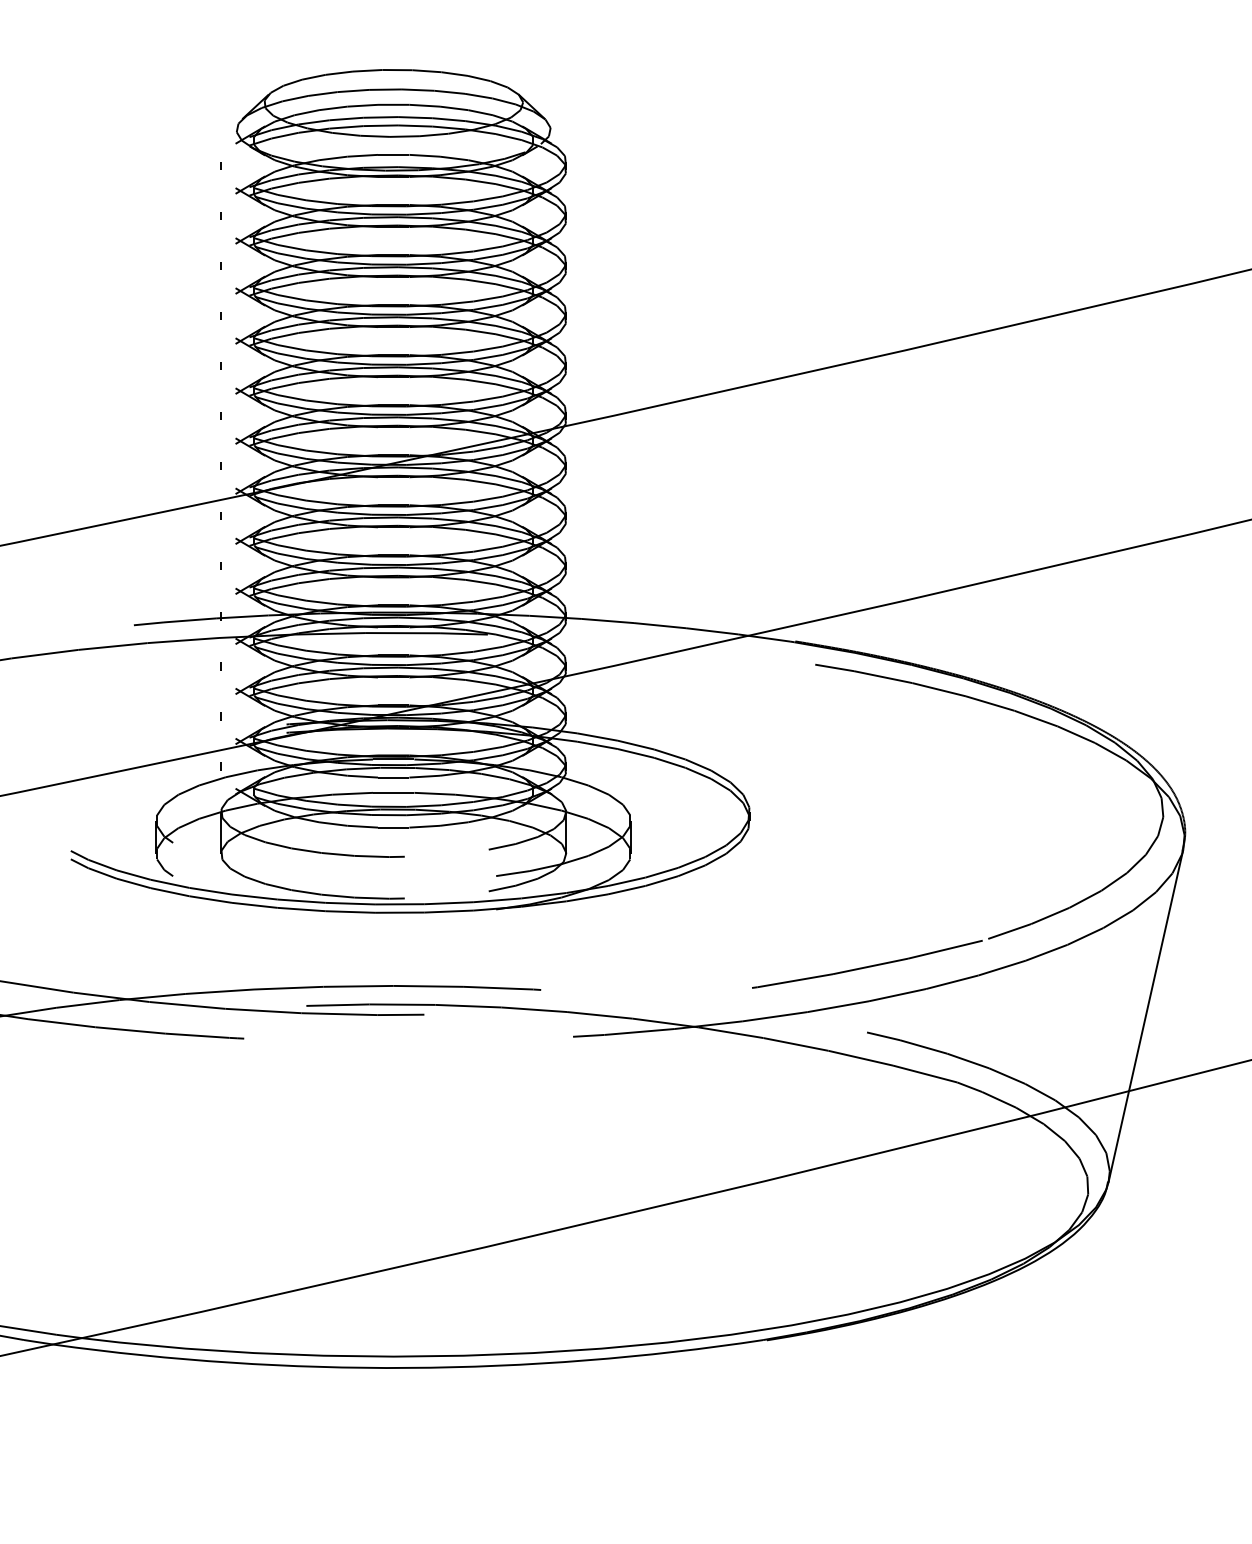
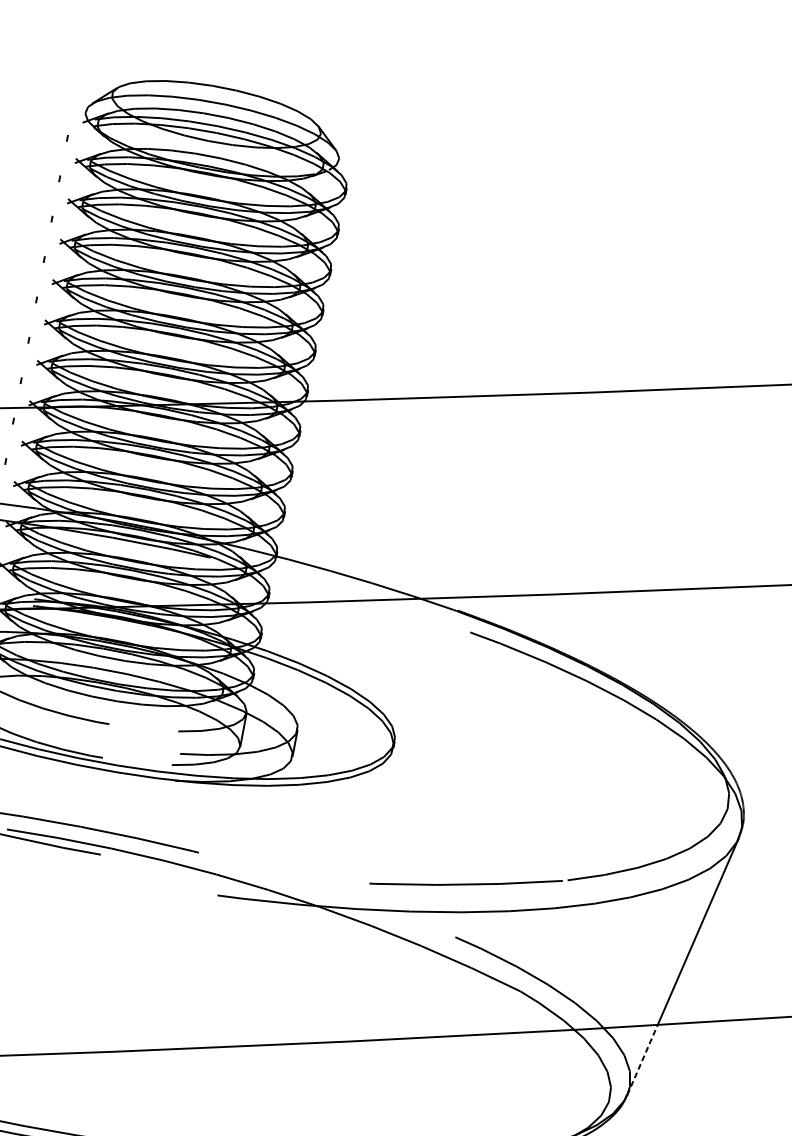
line: (1118, 1136) -> (642, 1059), solid -> dashed

